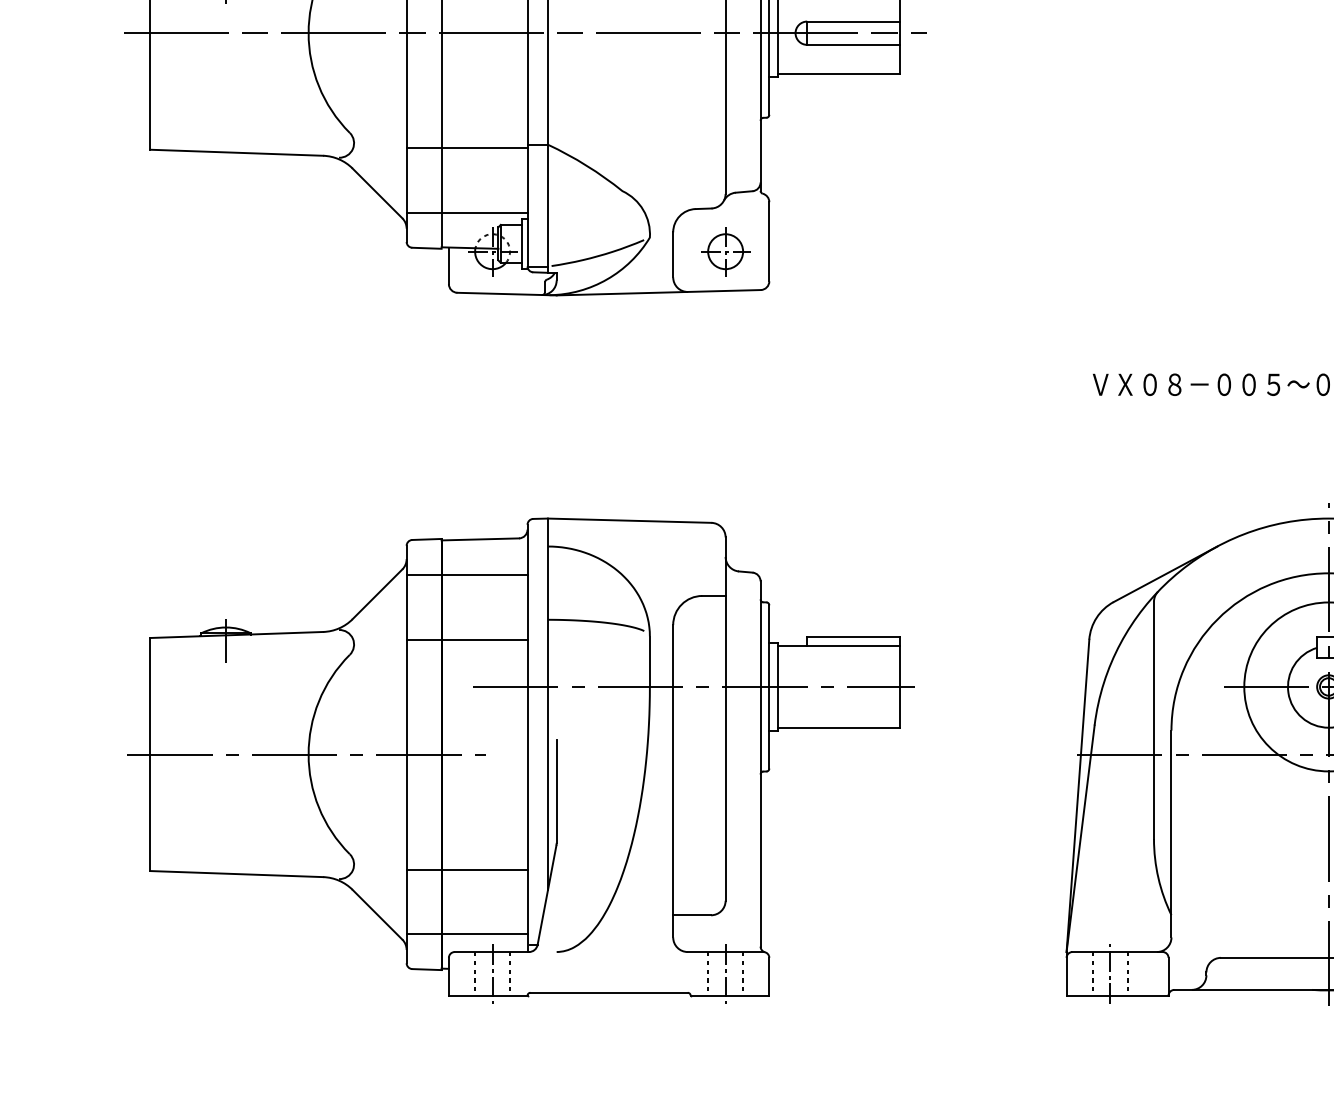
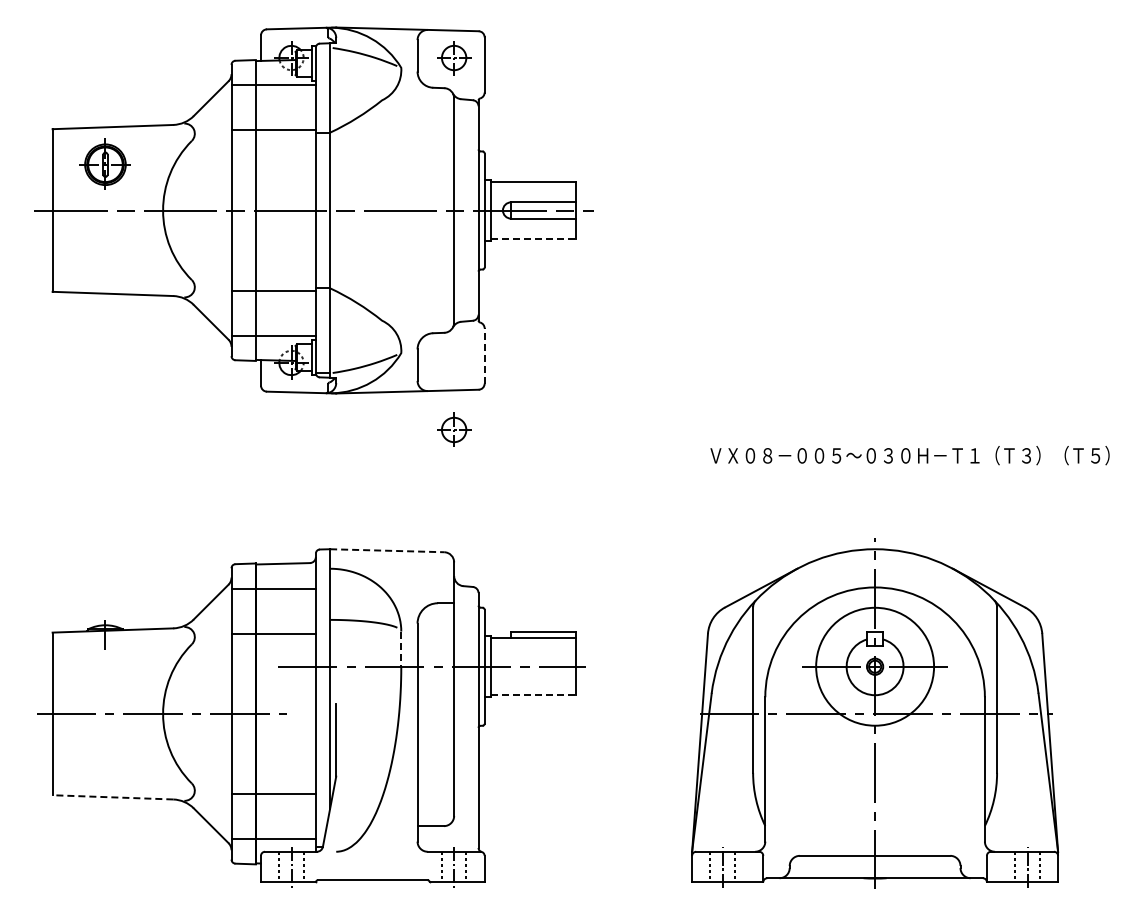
line: (839, 73) -> (533, 238), solid -> dashed
line: (769, 242) -> (484, 356), solid -> dashed
part: (726, 250) -> (454, 429), moved
line: (630, 520) -> (387, 550), solid -> dashed
line: (650, 662) -> (401, 649), solid -> dashed
line: (839, 728) -> (533, 695), solid -> dashed
line: (236, 874) -> (112, 797), solid -> dashed

